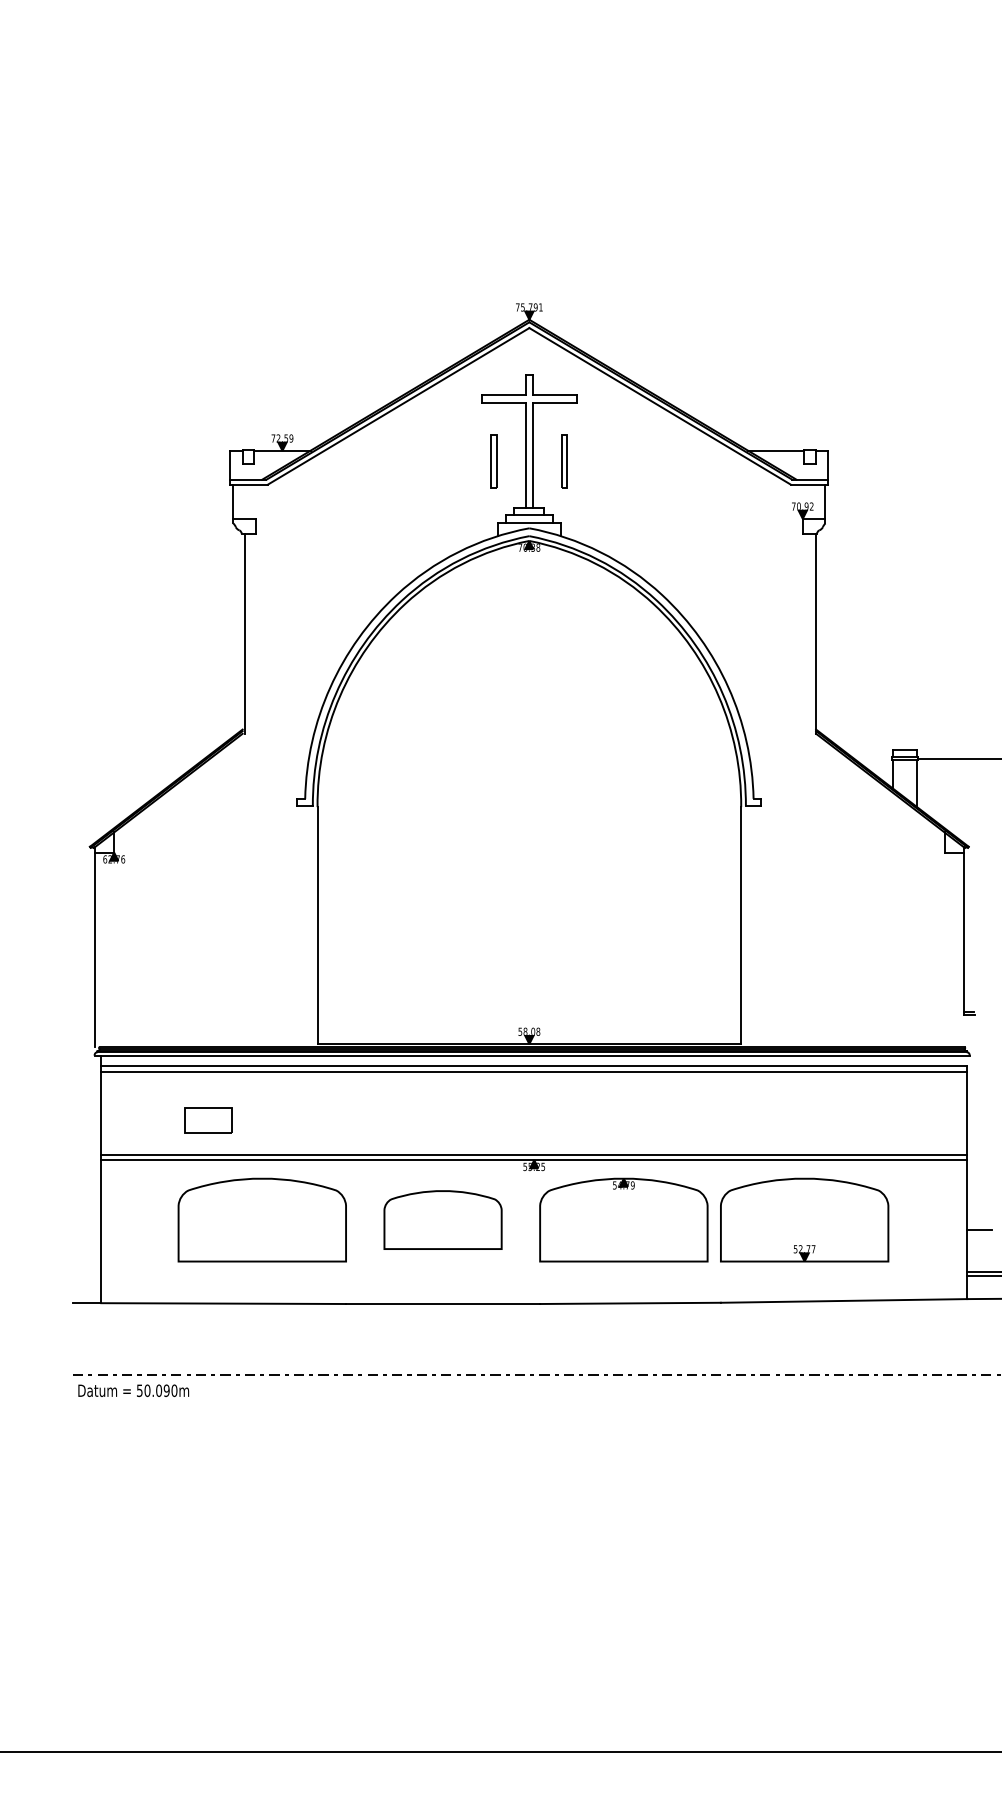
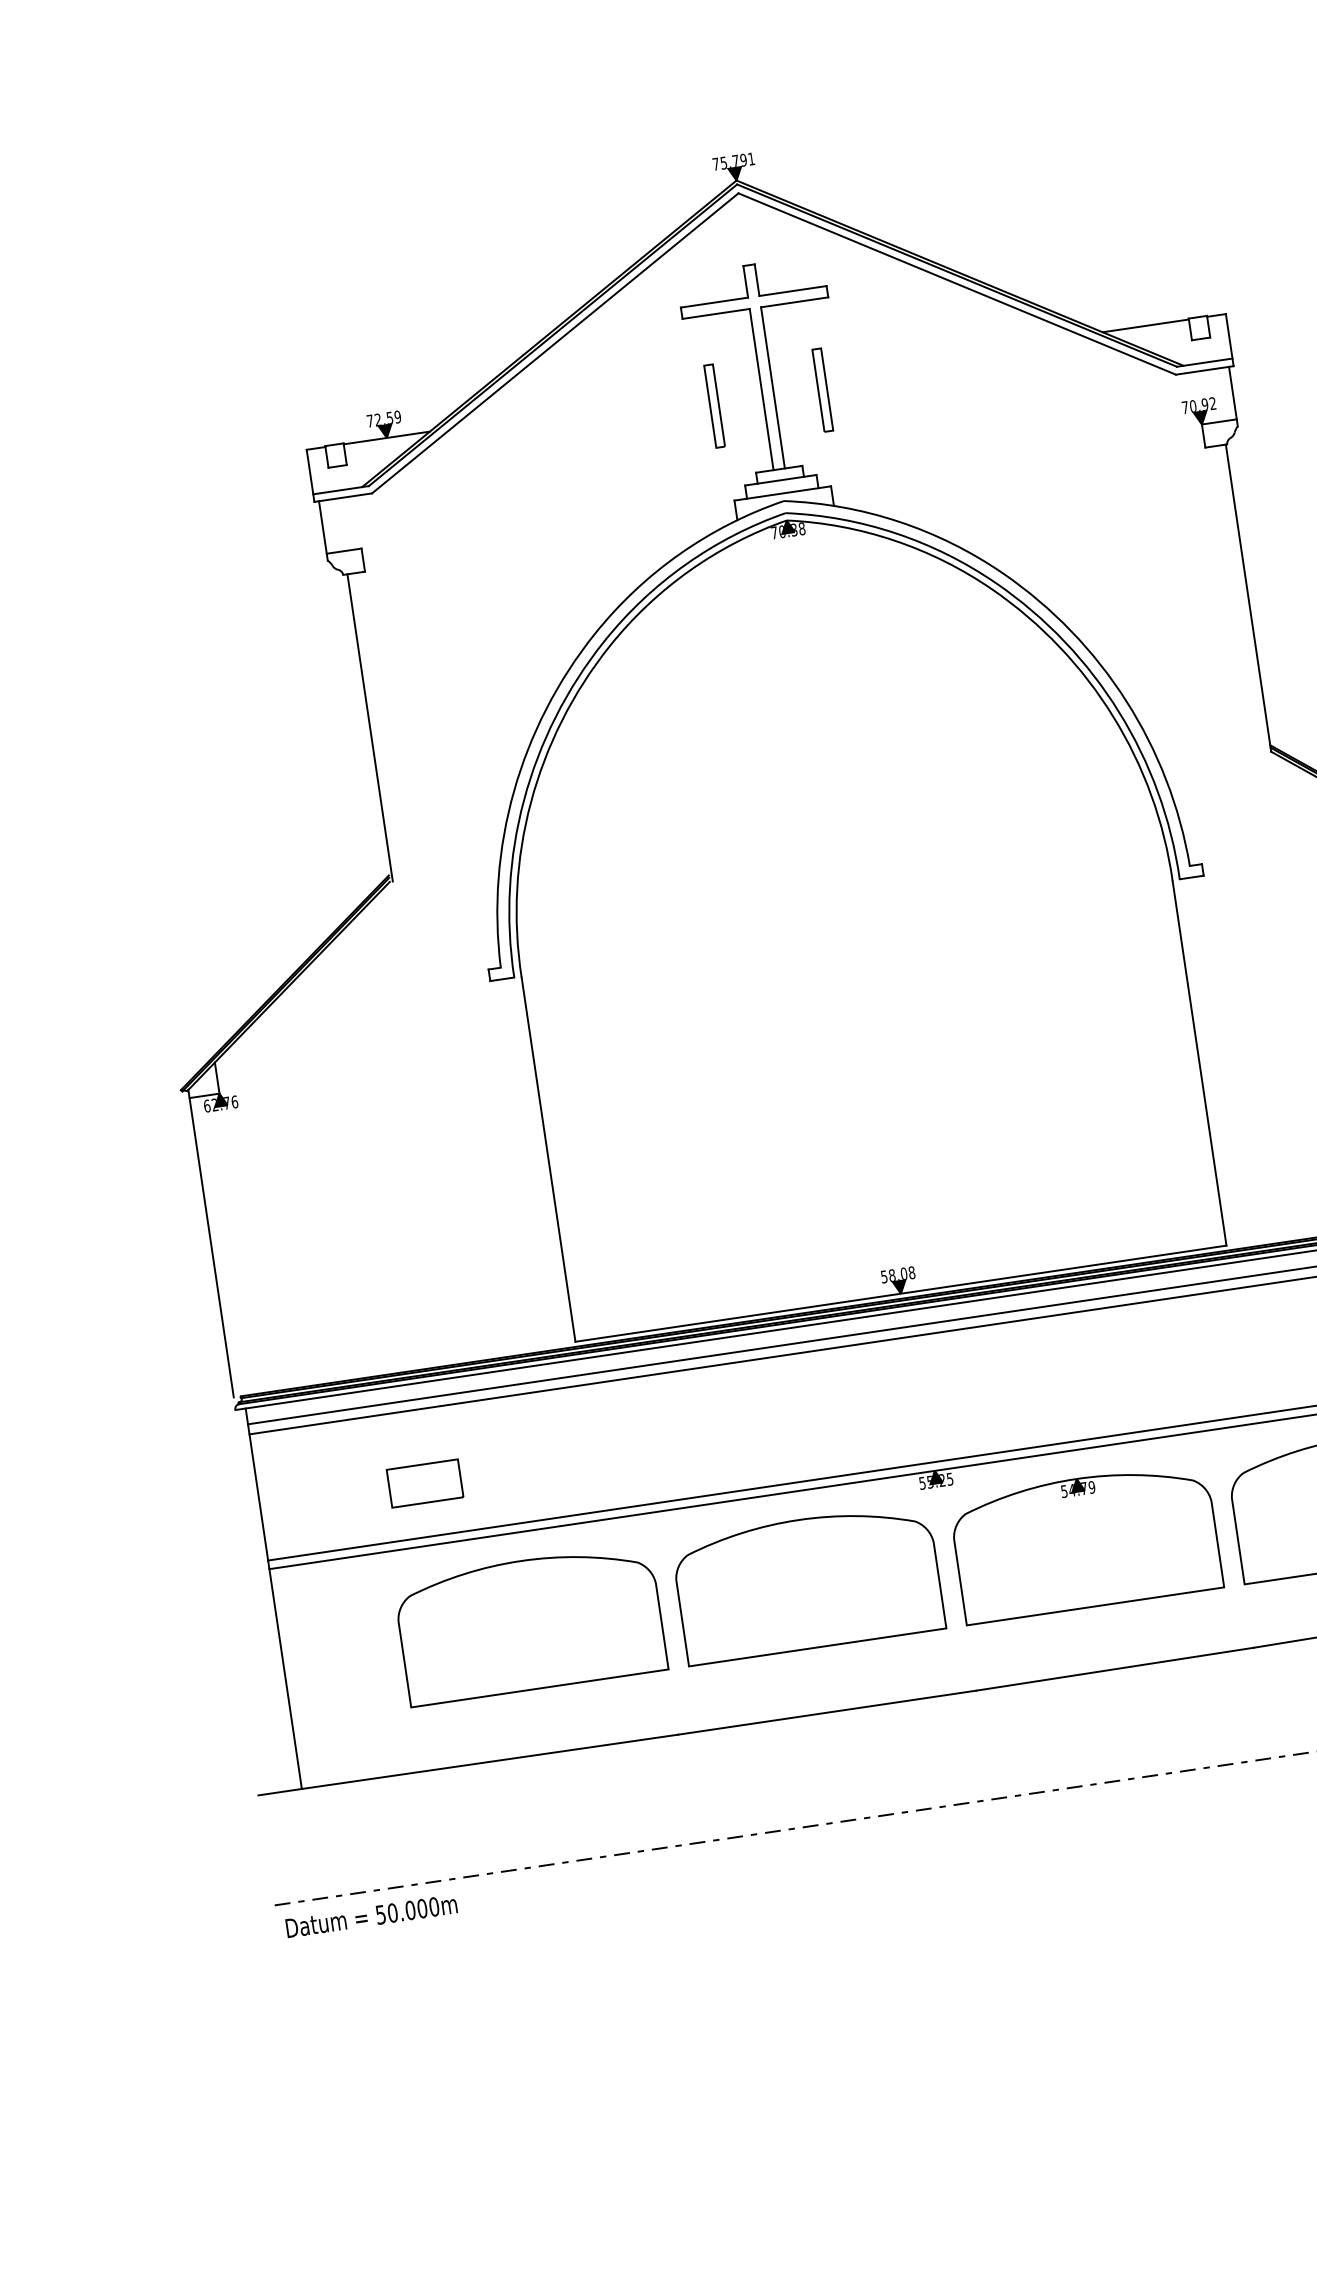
part: (442, 1219) -> (807, 1582), size x1.43
text: (166, 1390) -> (421, 1908), 50.090m -> 50.000m

